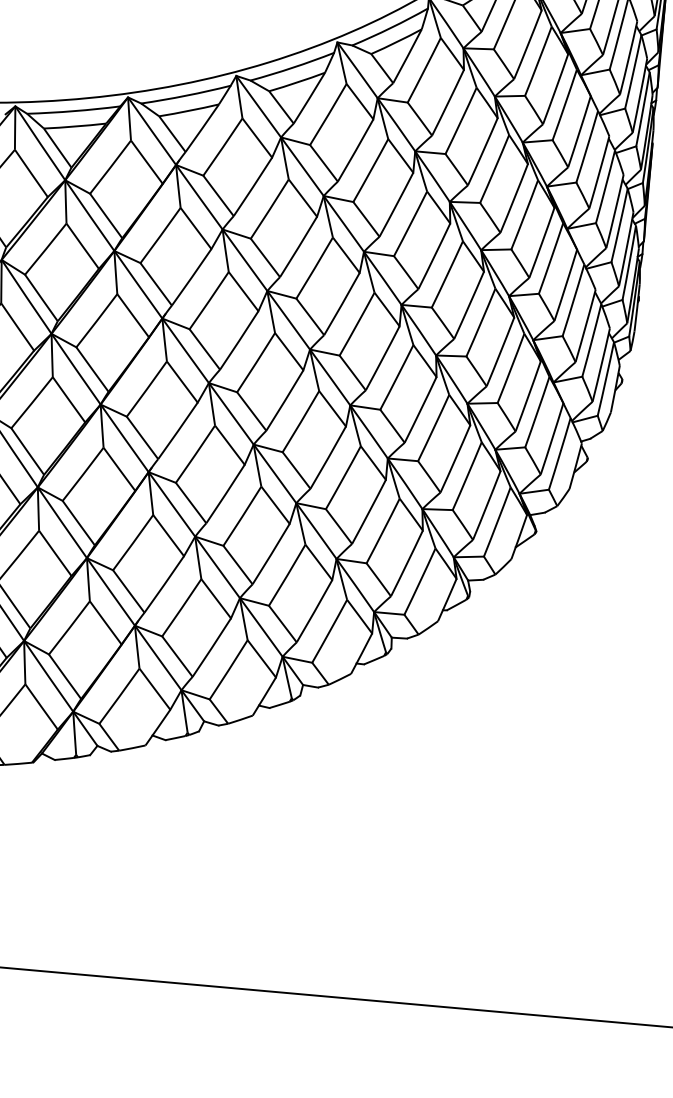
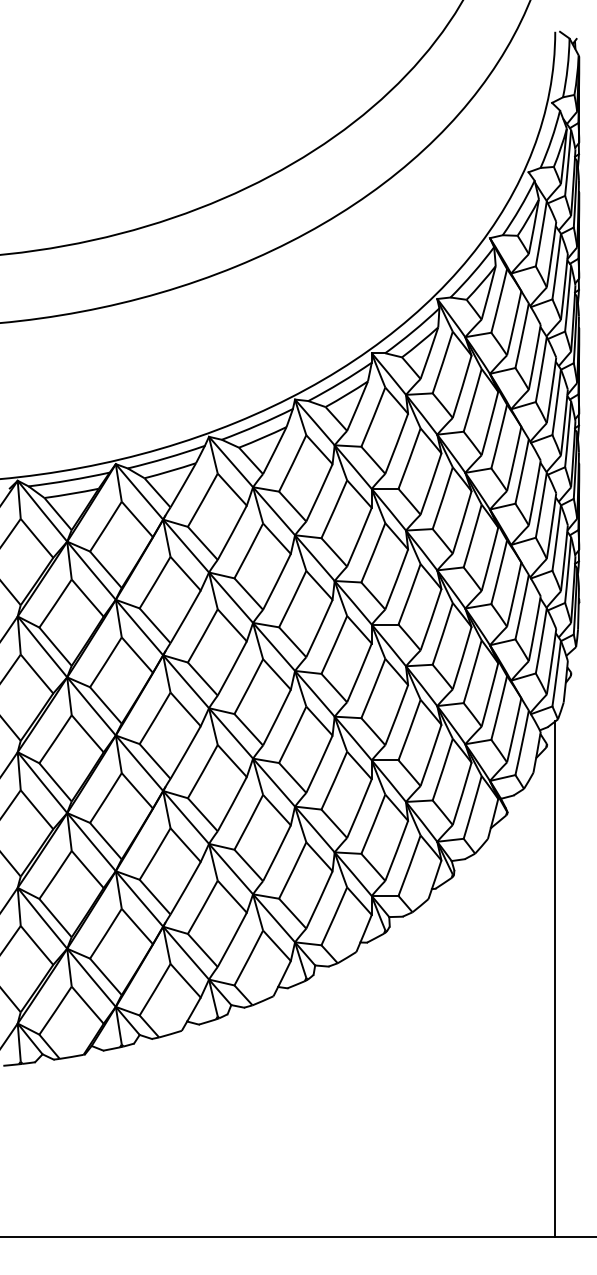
line: (573, 723) -> (555, 978), added

